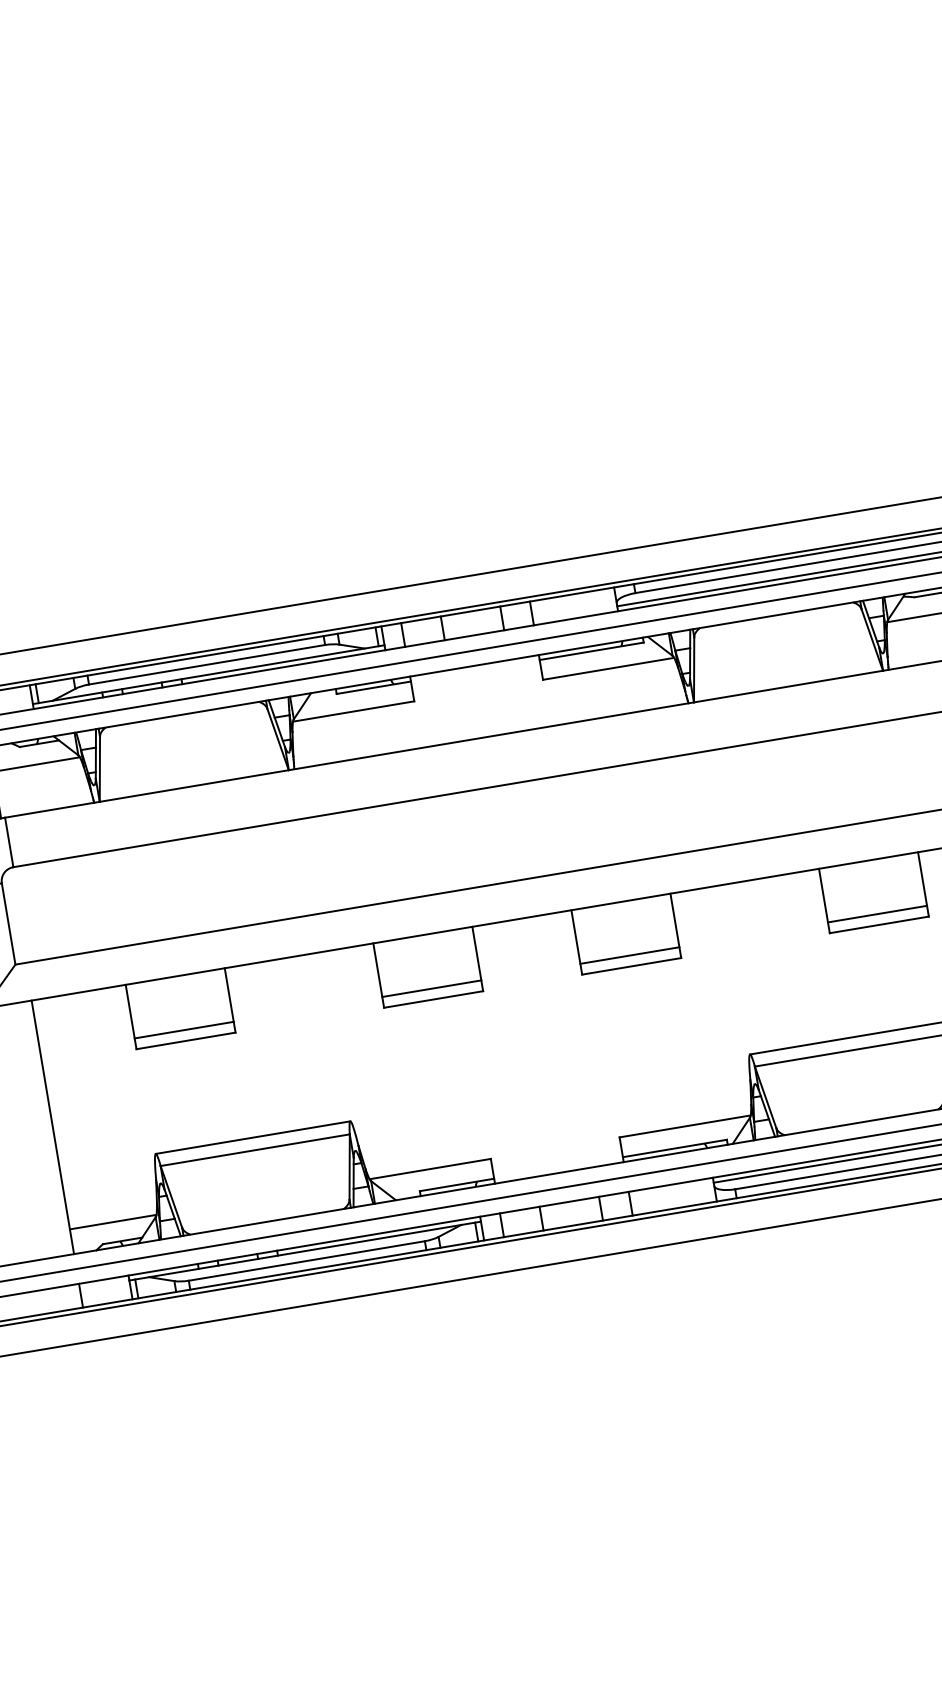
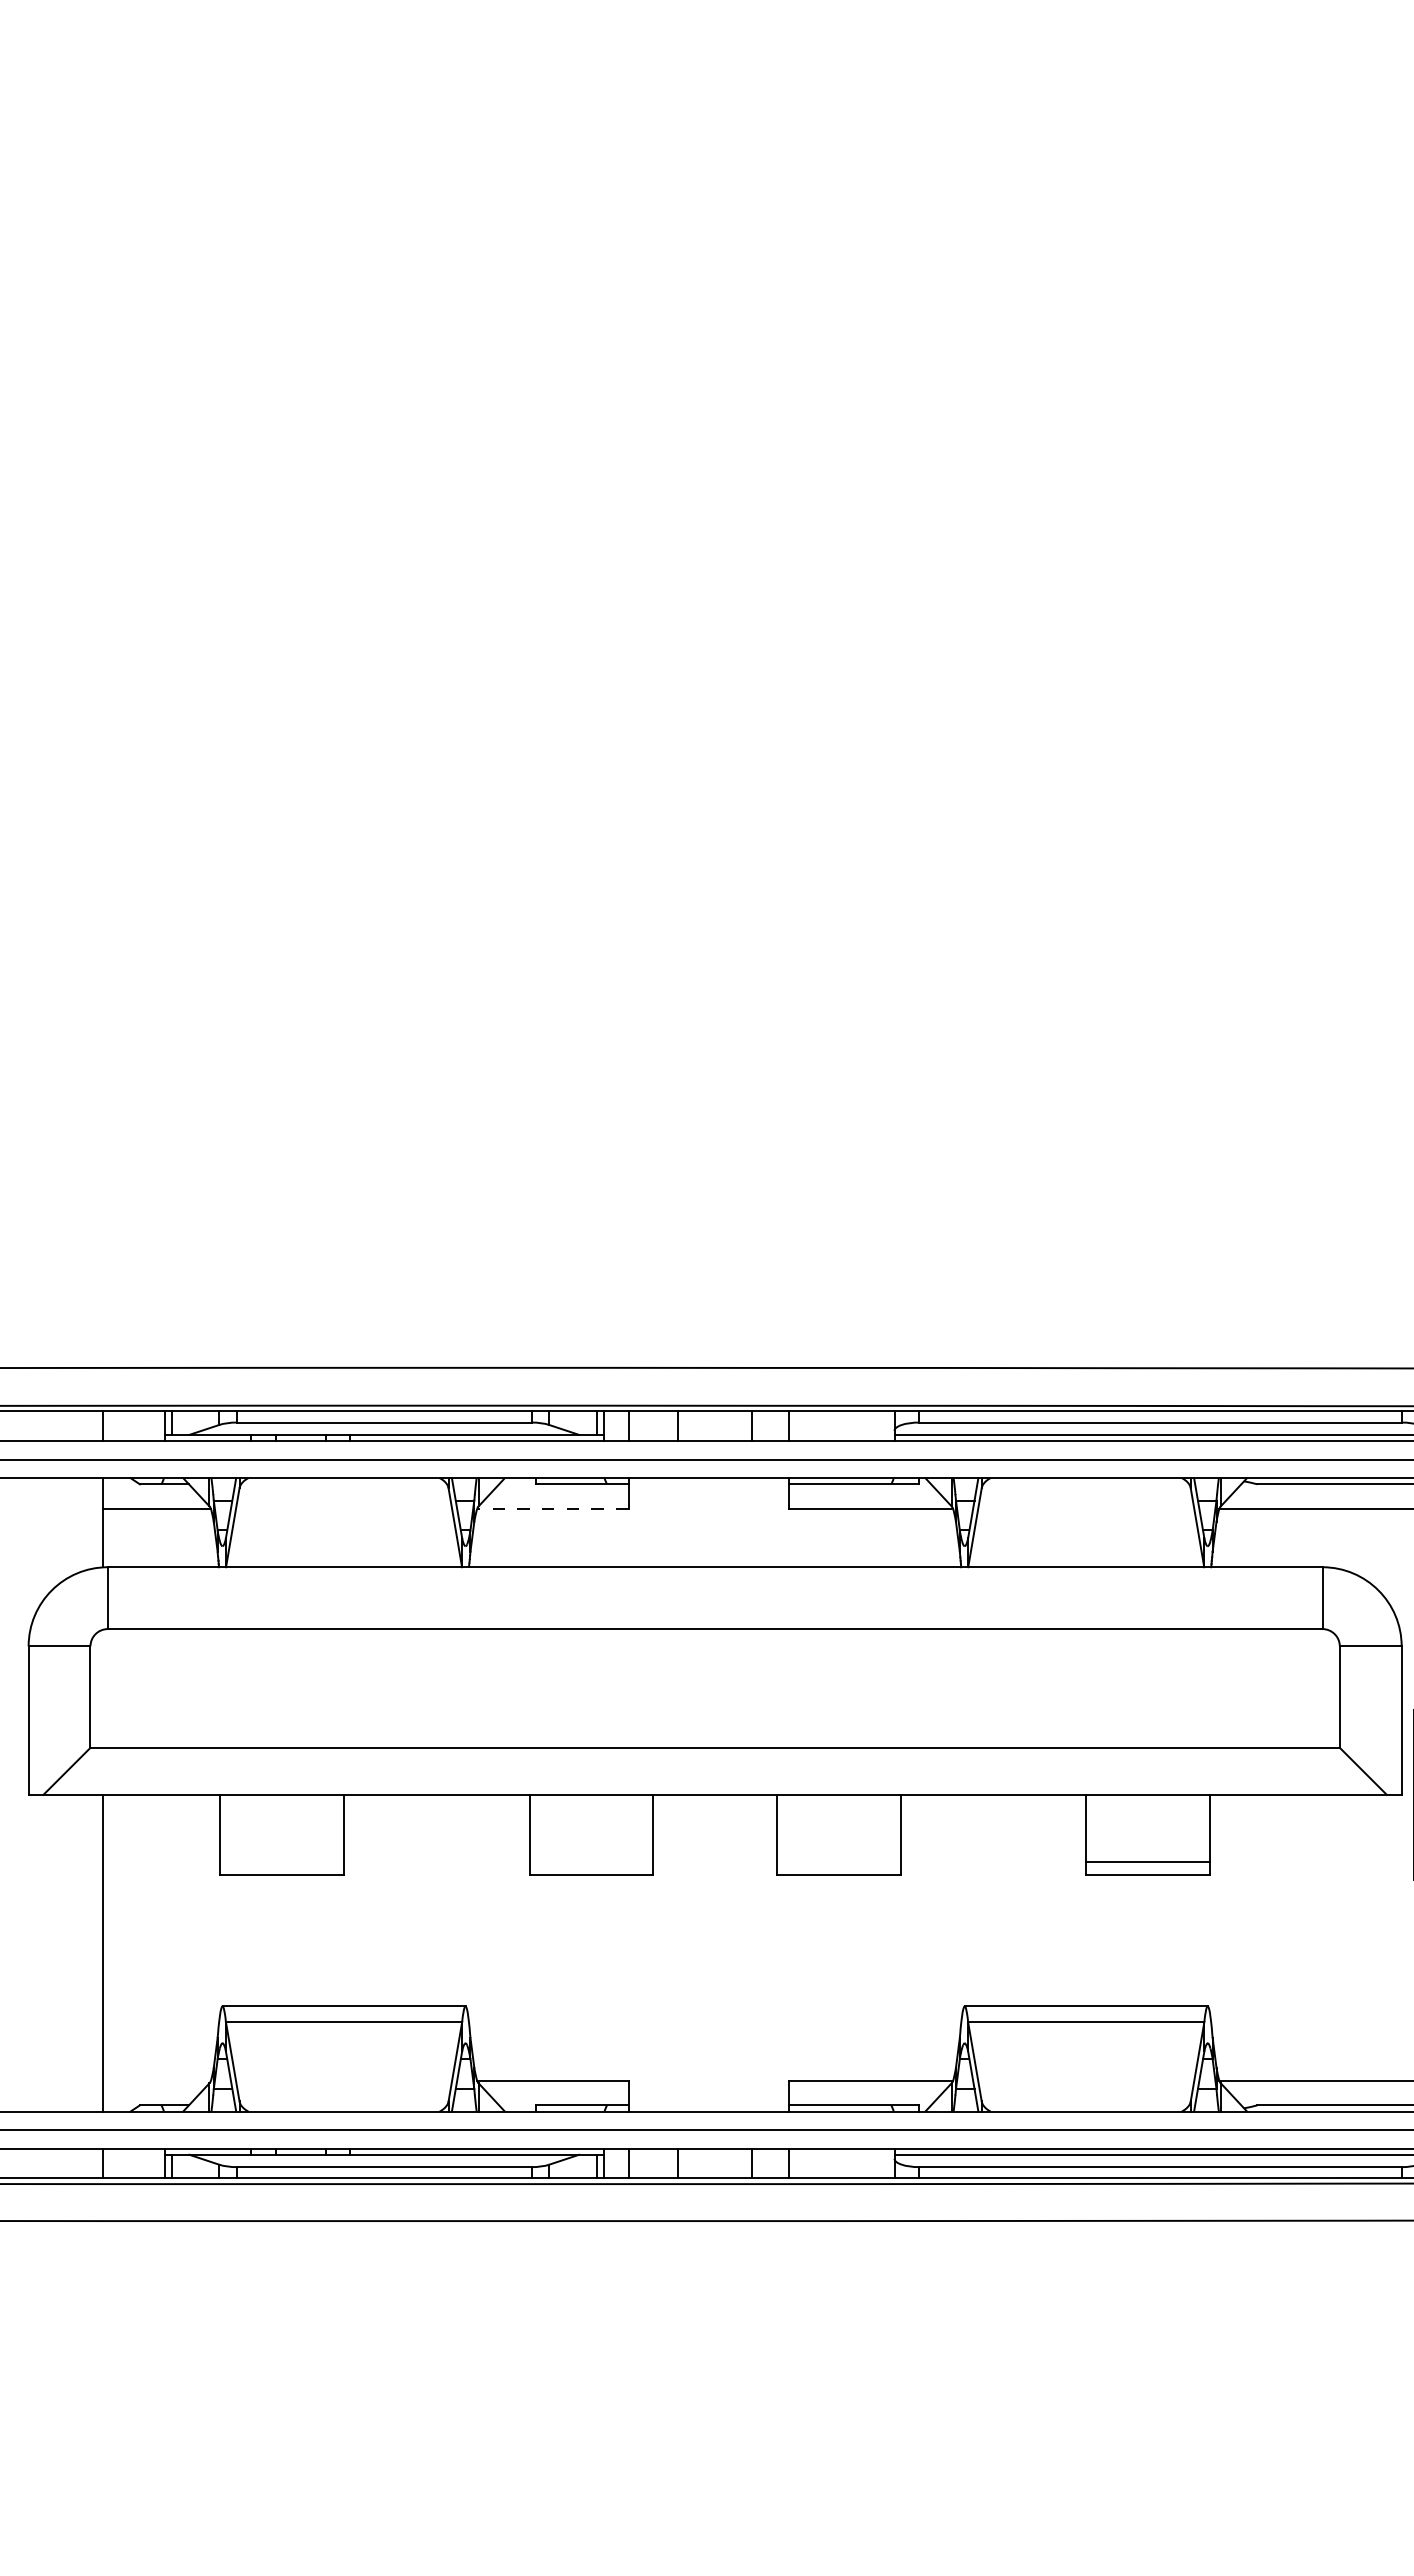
line: (353, 711) -> (552, 1509), solid -> dashed
line: (629, 955) -> (838, 1861), removed
line: (431, 988) -> (591, 1861), removed
line: (184, 1029) -> (282, 1861), removed
line: (112, 1222) -> (156, 2080), removed

